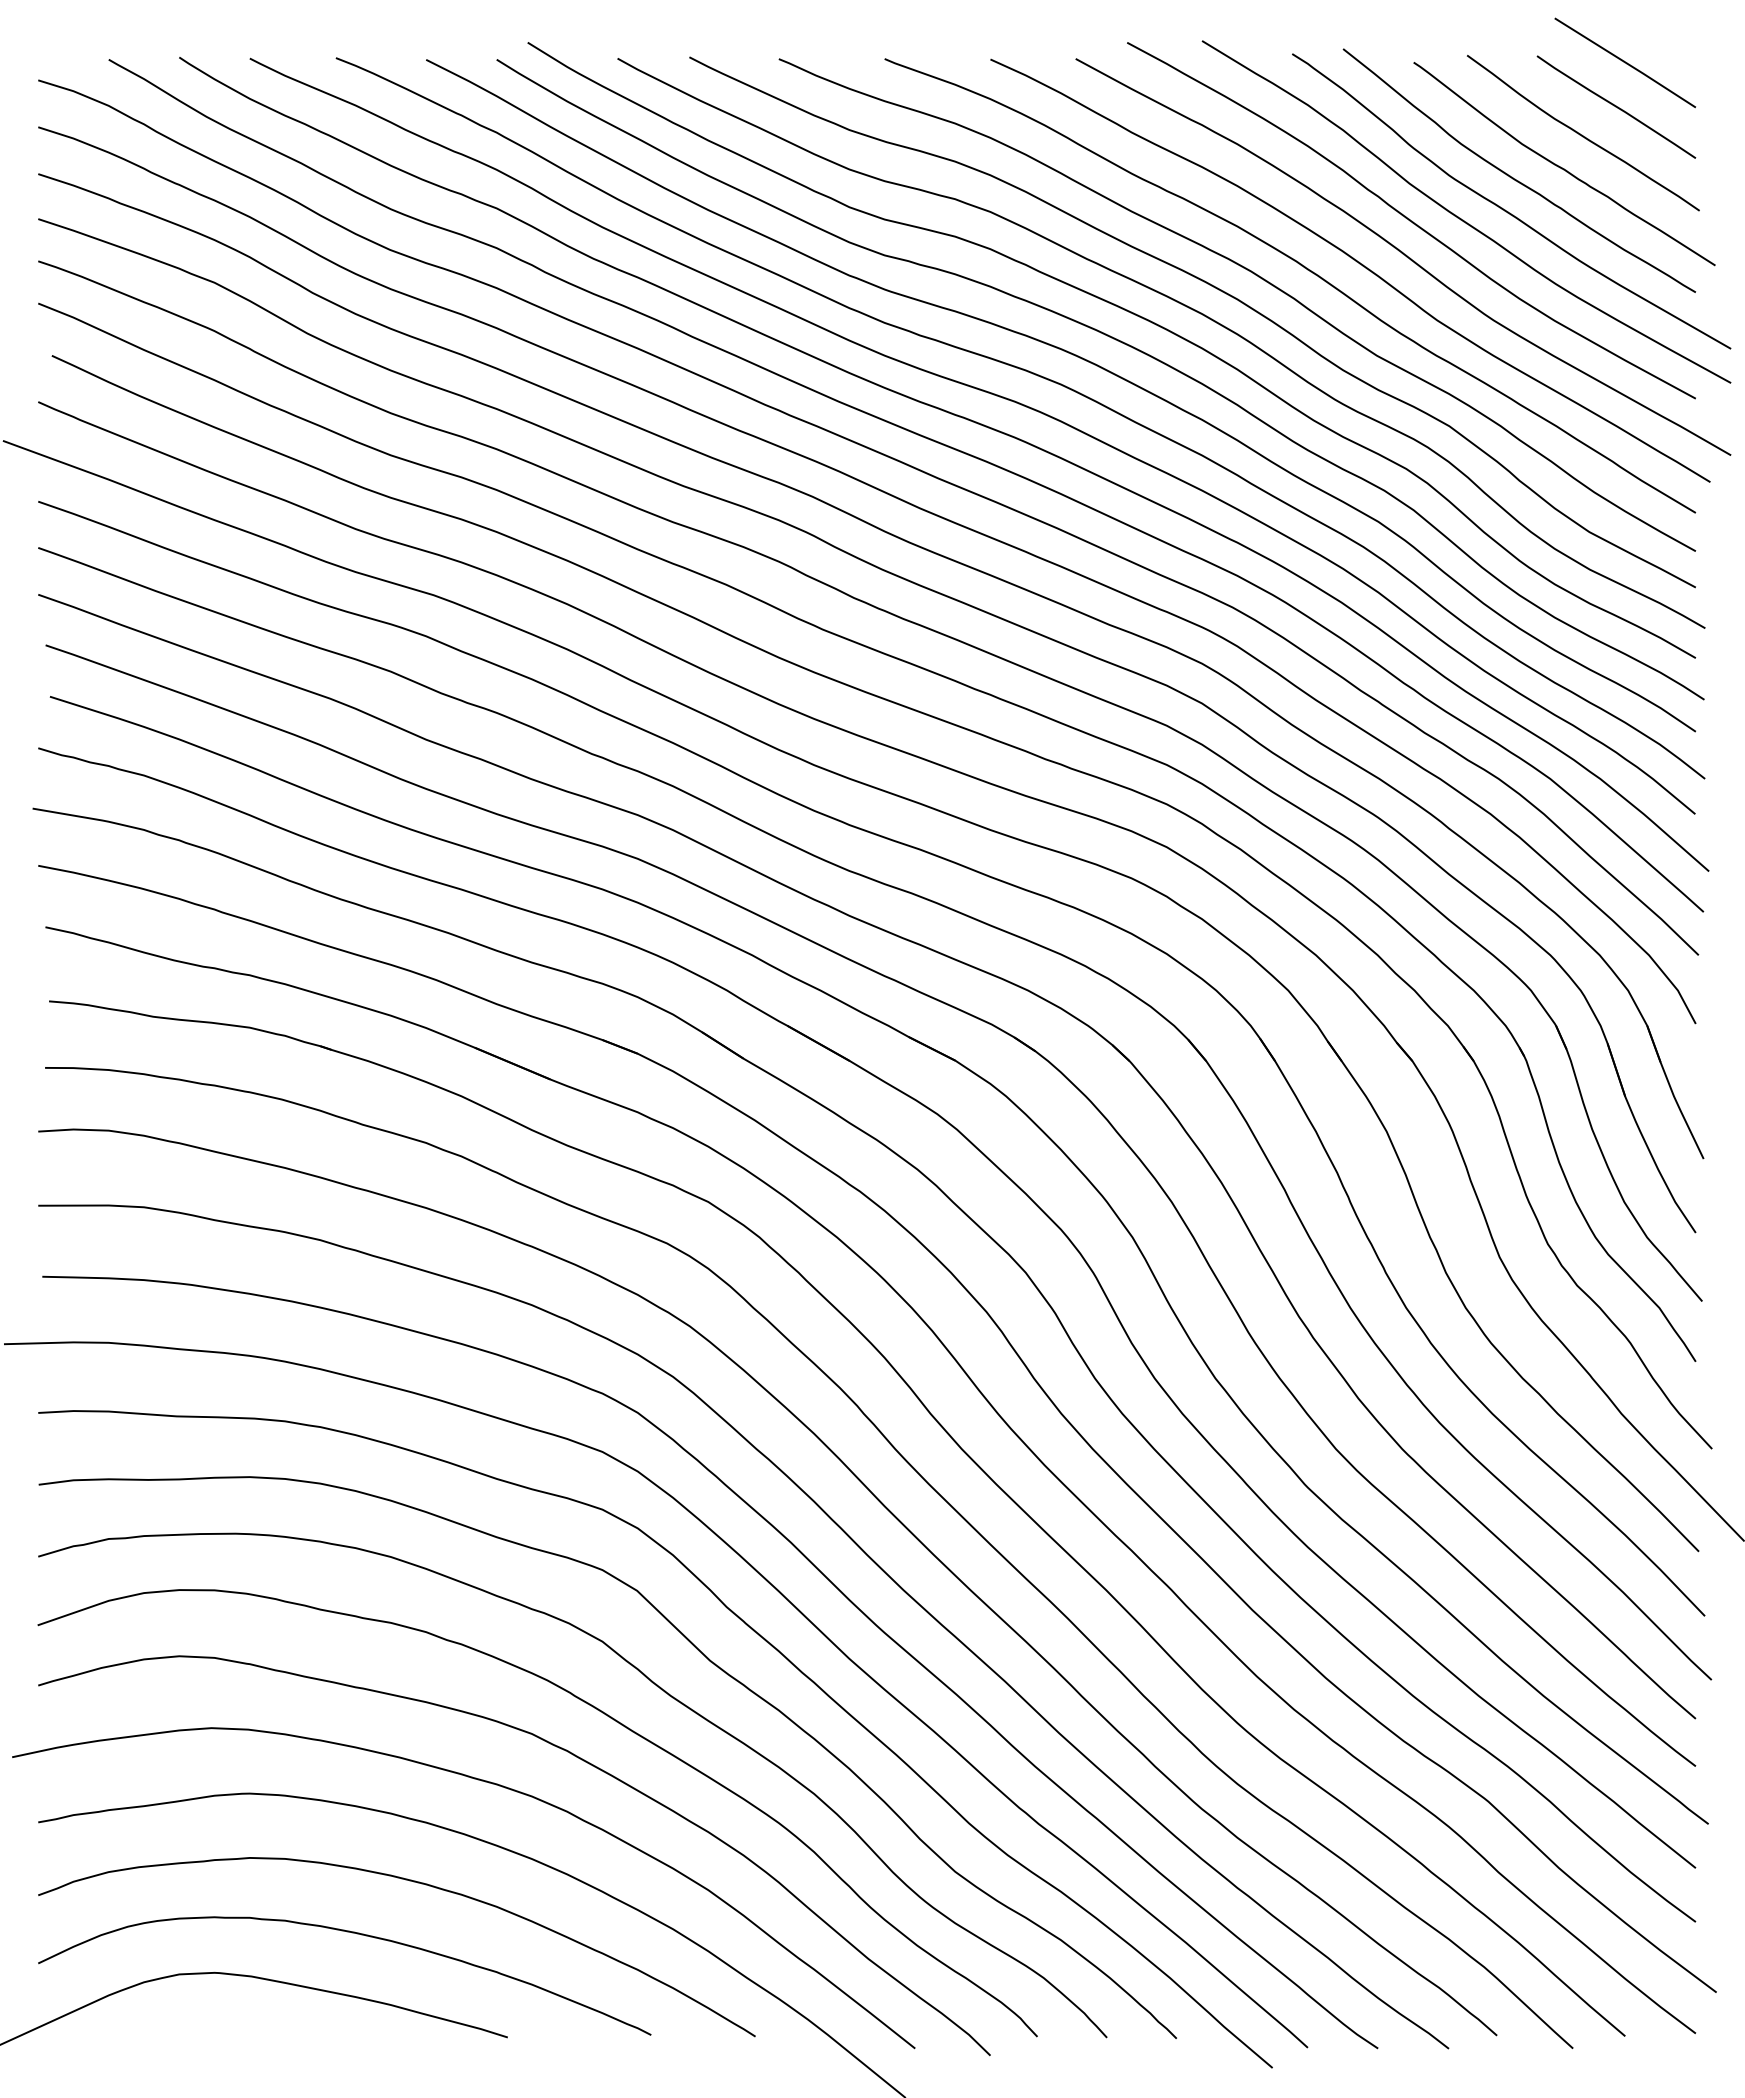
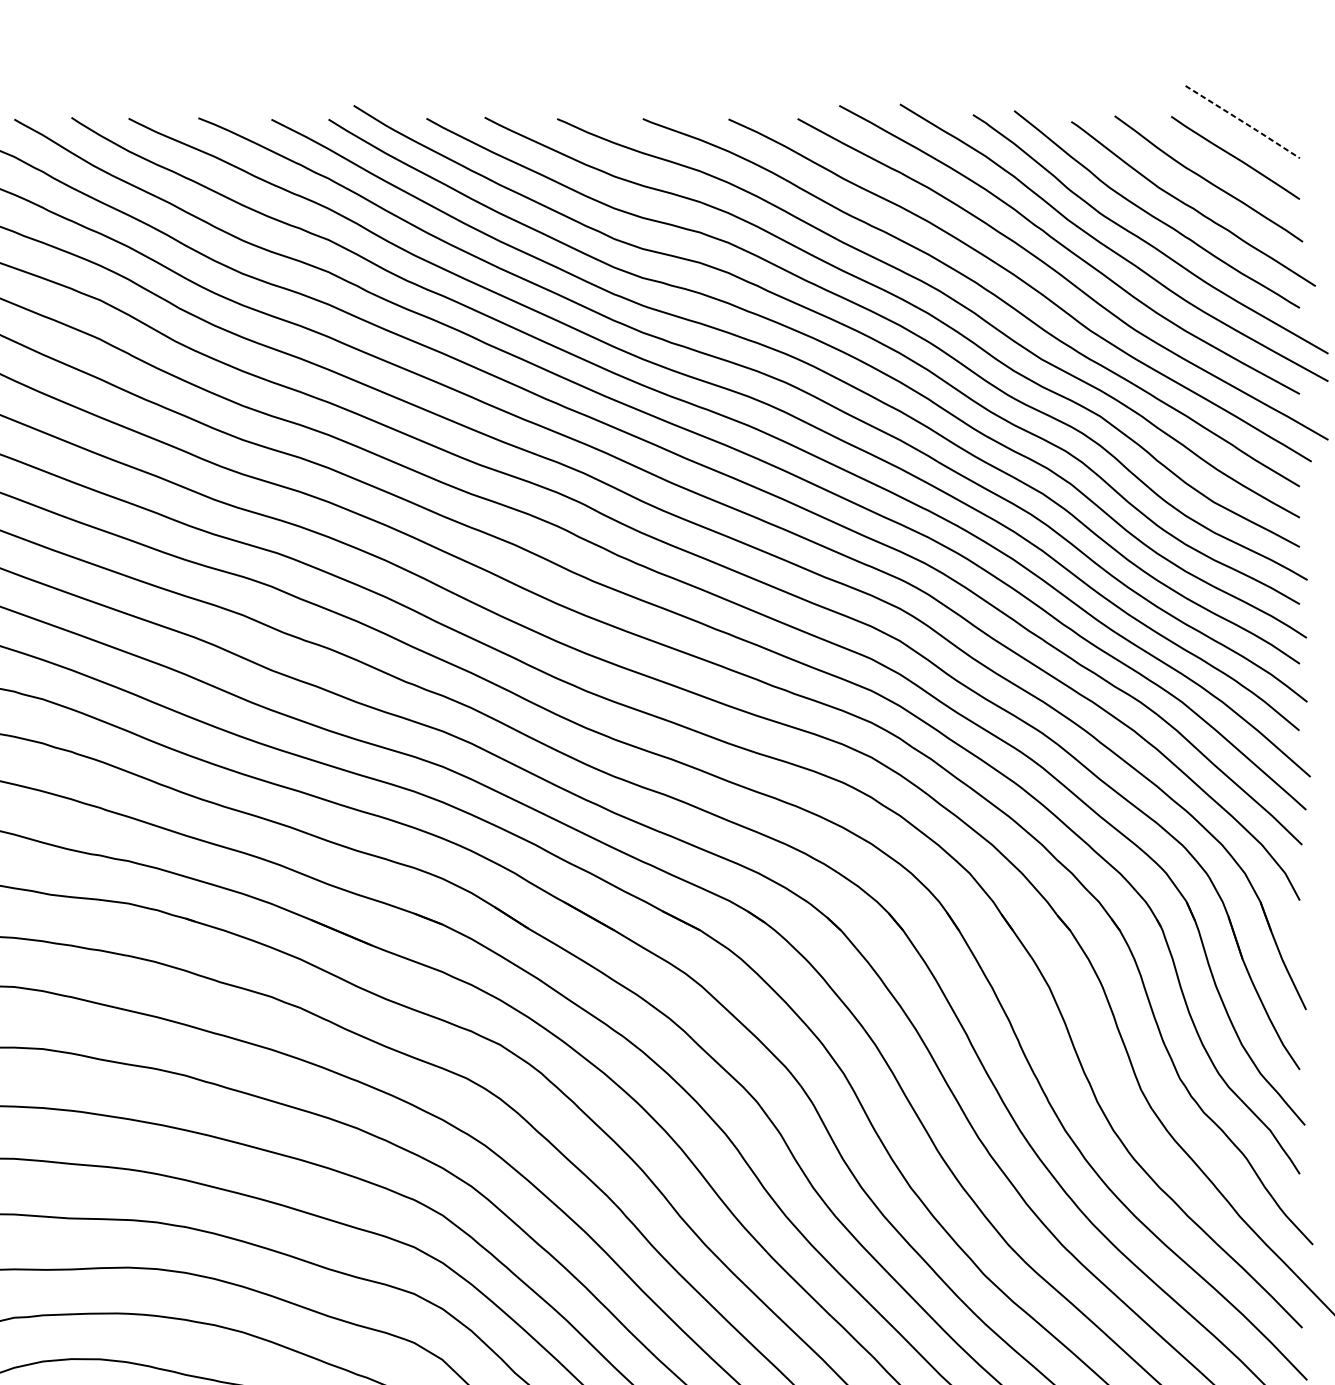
line: (1626, 63) -> (1243, 122), solid -> dashed

